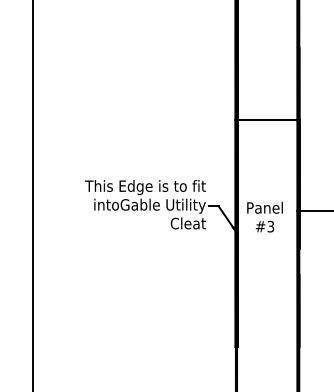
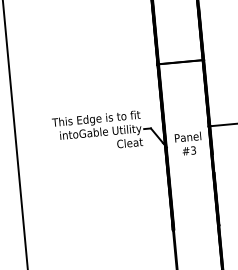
text: (264, 216) -> (188, 143), moved

